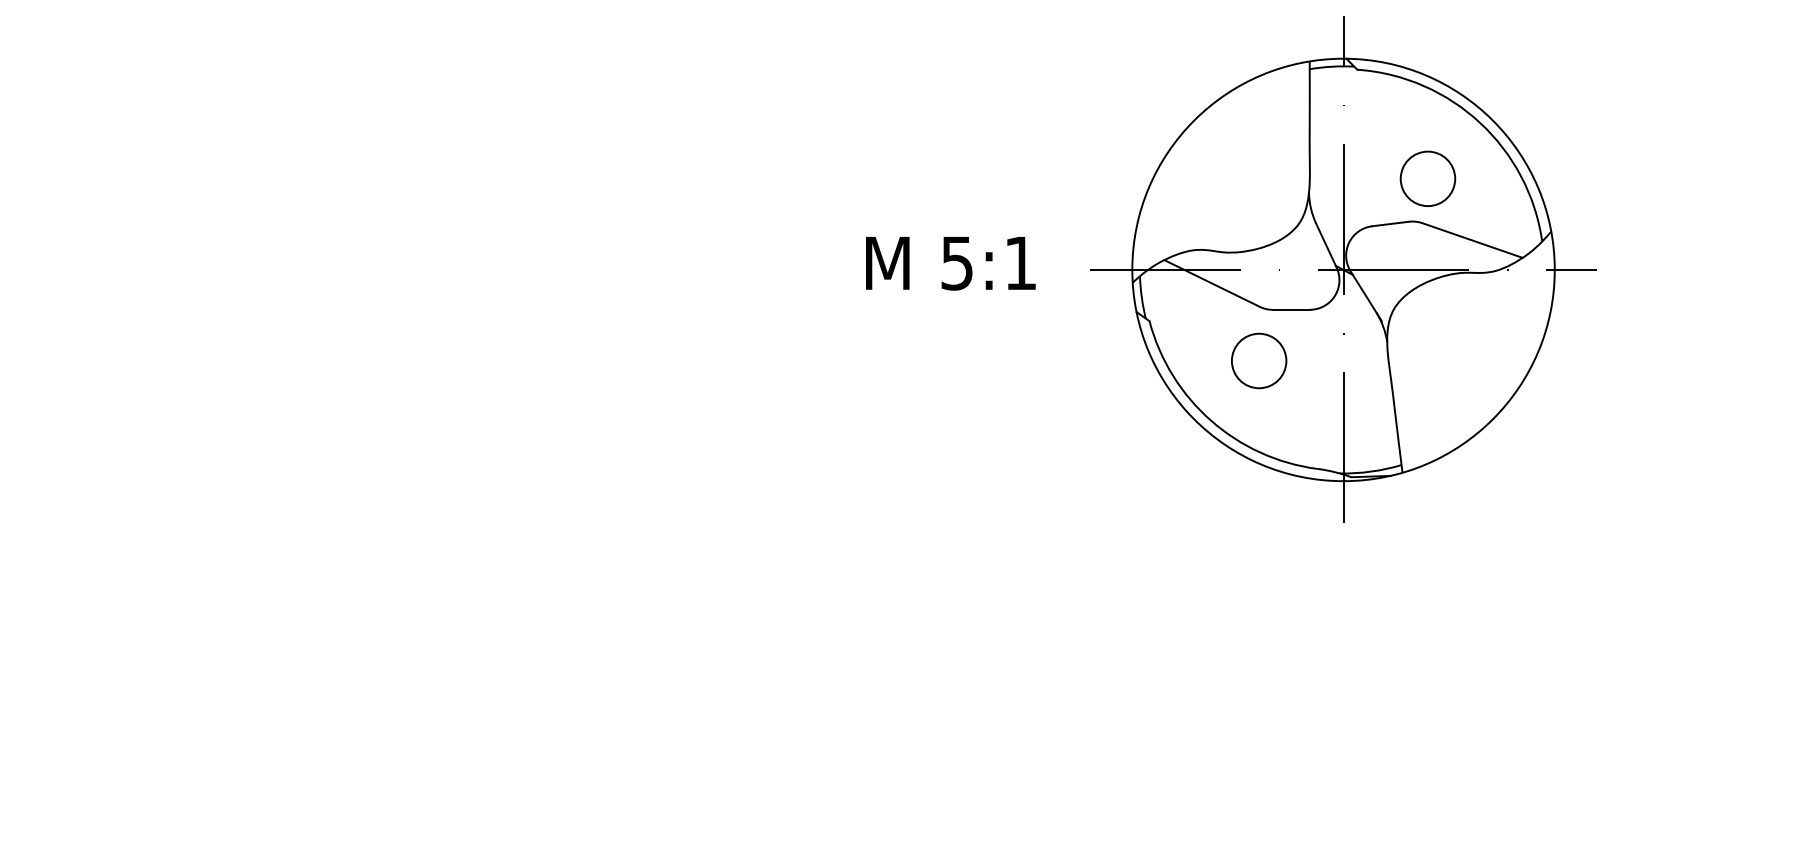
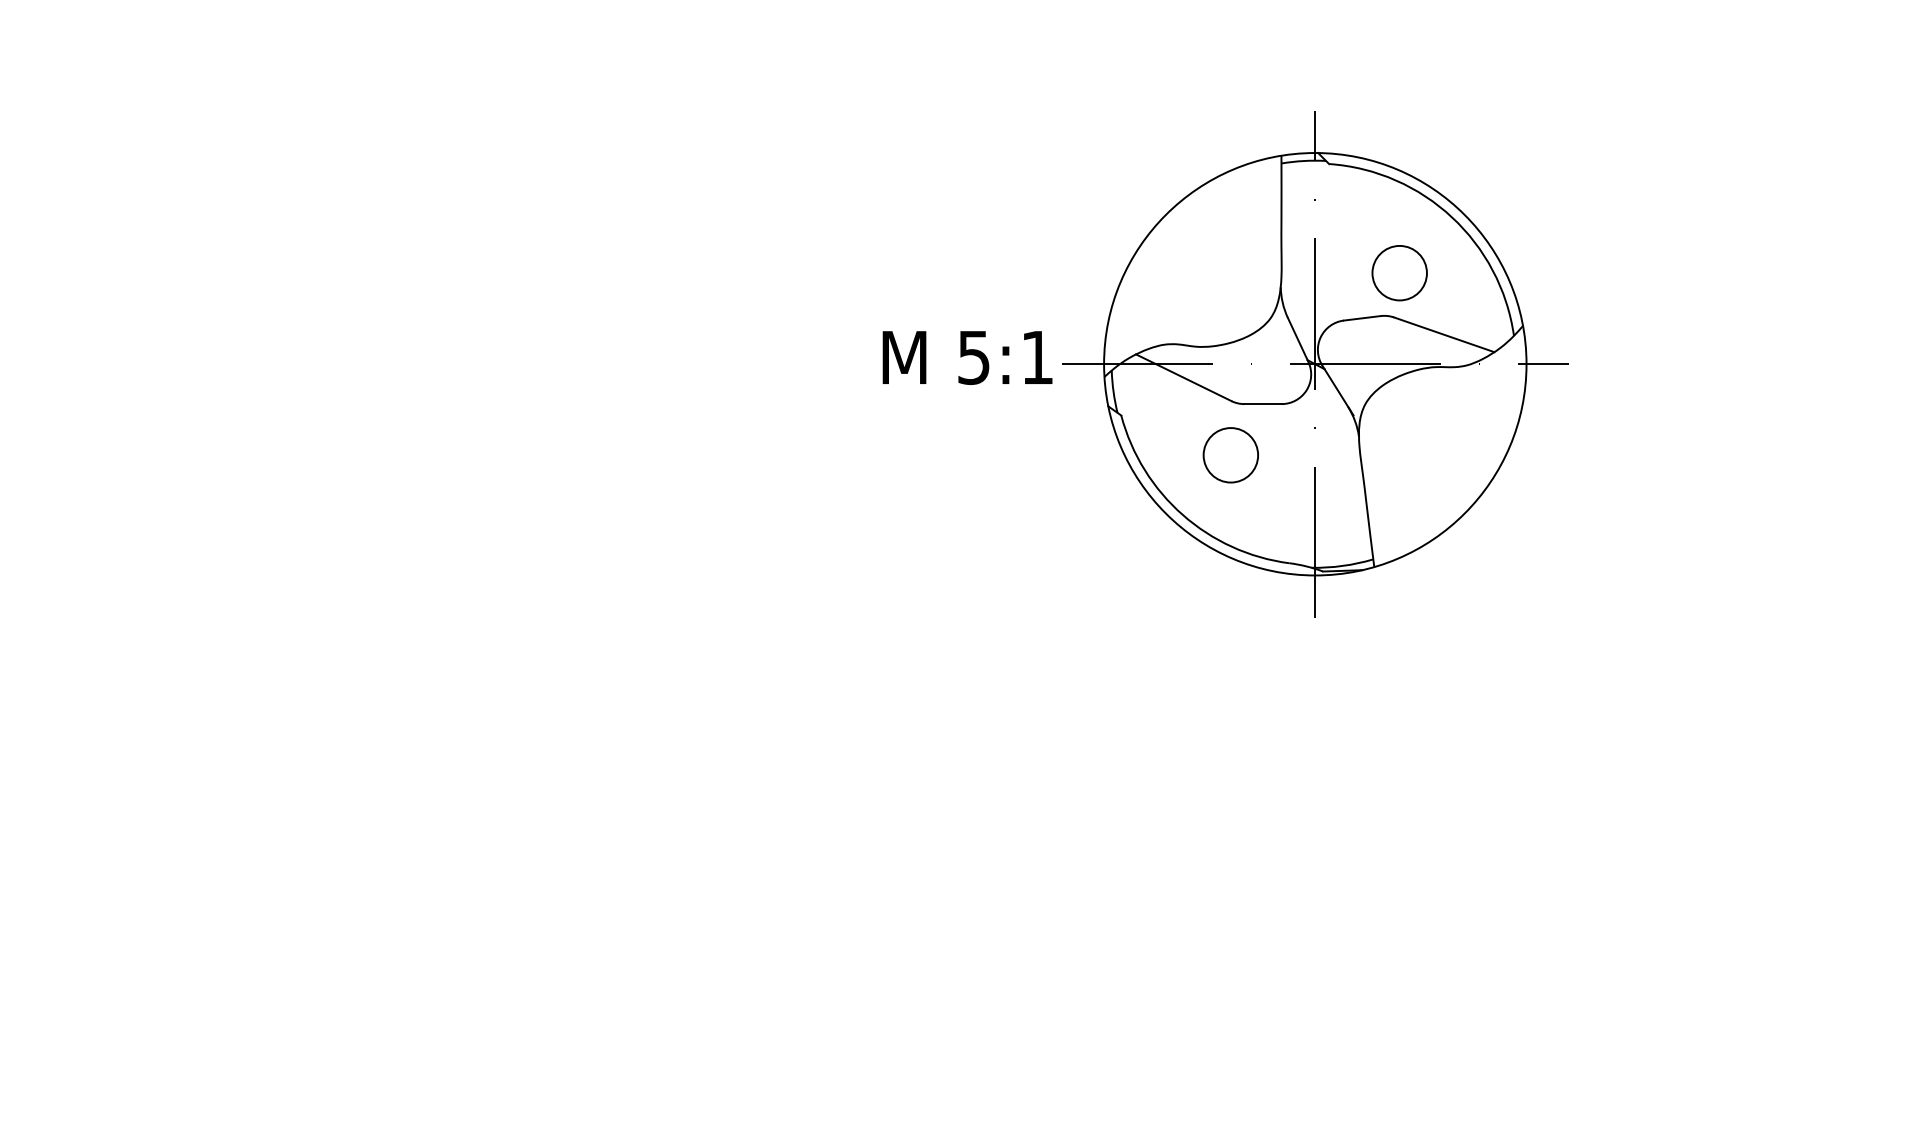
text: (950, 263) -> (967, 357), moved

